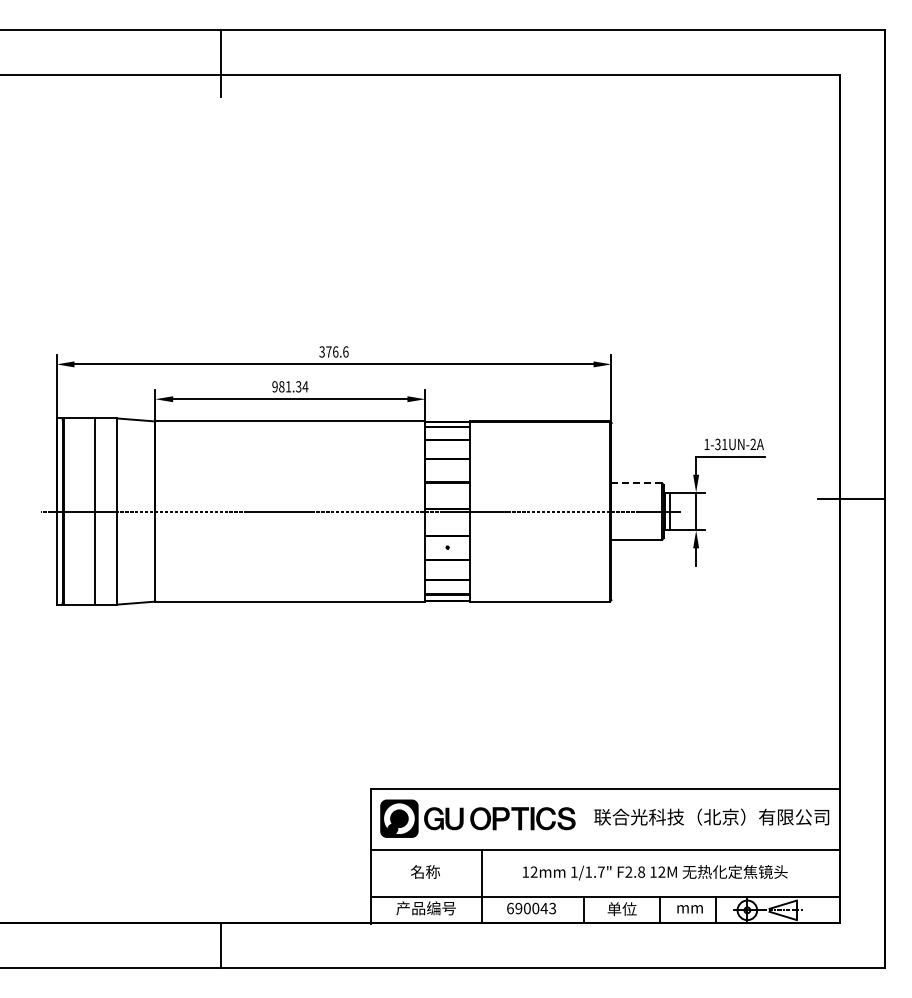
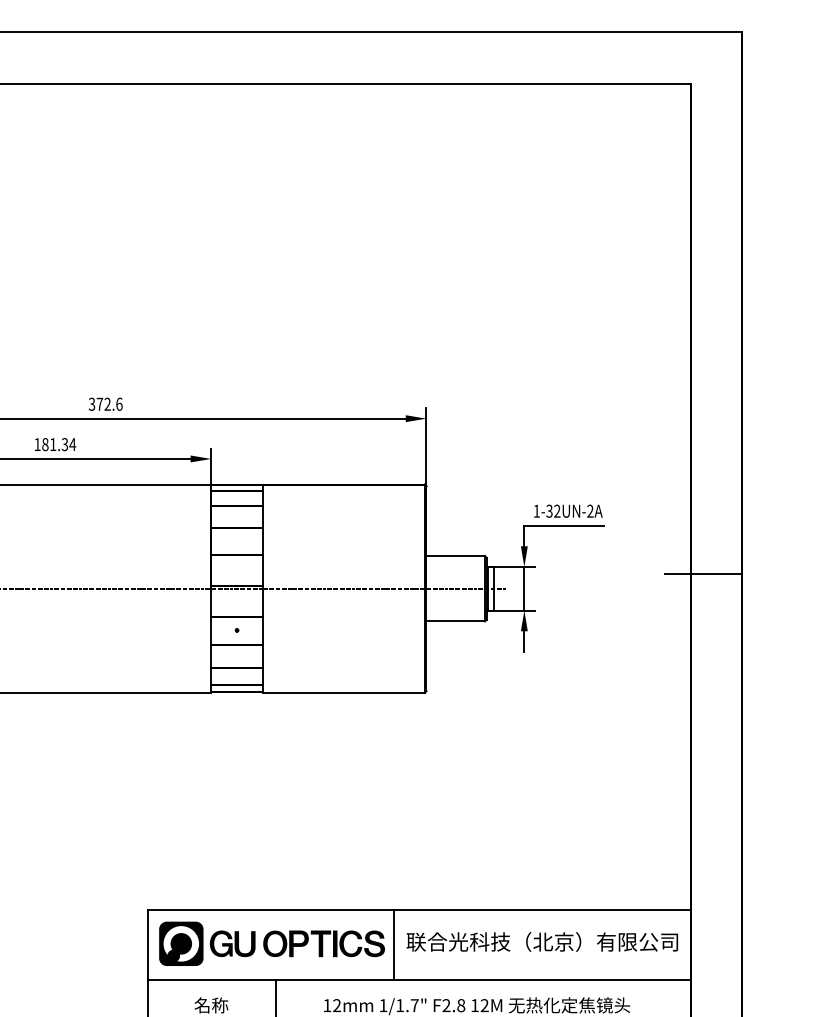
text: (335, 351) -> (107, 403), 376.6 -> 372.6
text: (274, 386) -> (36, 444), 981.34 -> 181.34
text: (724, 443) -> (557, 510), 1-31UN-2A -> 1-32UN-2A
line: (636, 483) -> (455, 556), dashed -> solid
line: (583, 819) -> (394, 944), added

